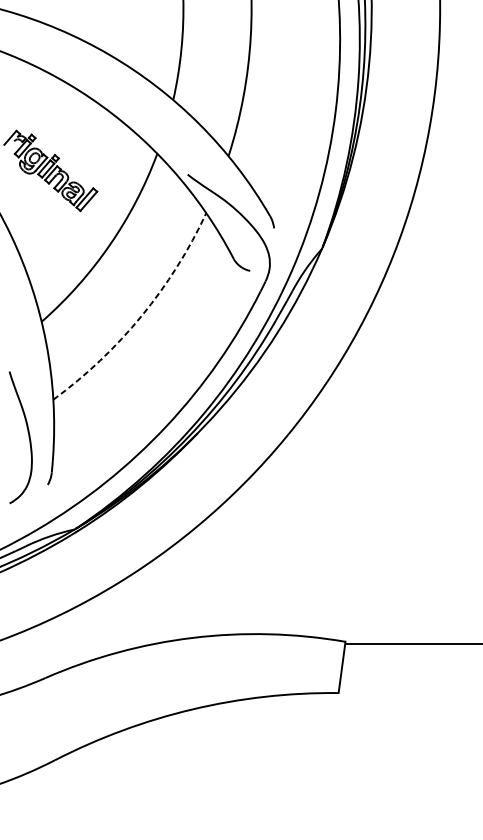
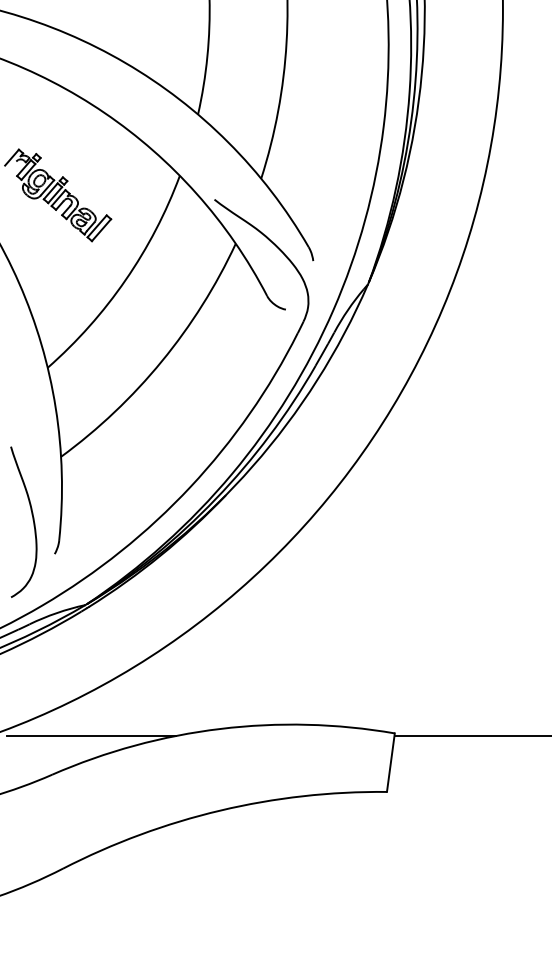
arc: (141, 316) -> (161, 361), dashed -> solid
curve: (28, 436) -> (32, 520), moved
line: (80, 644) -> (91, 736), added

